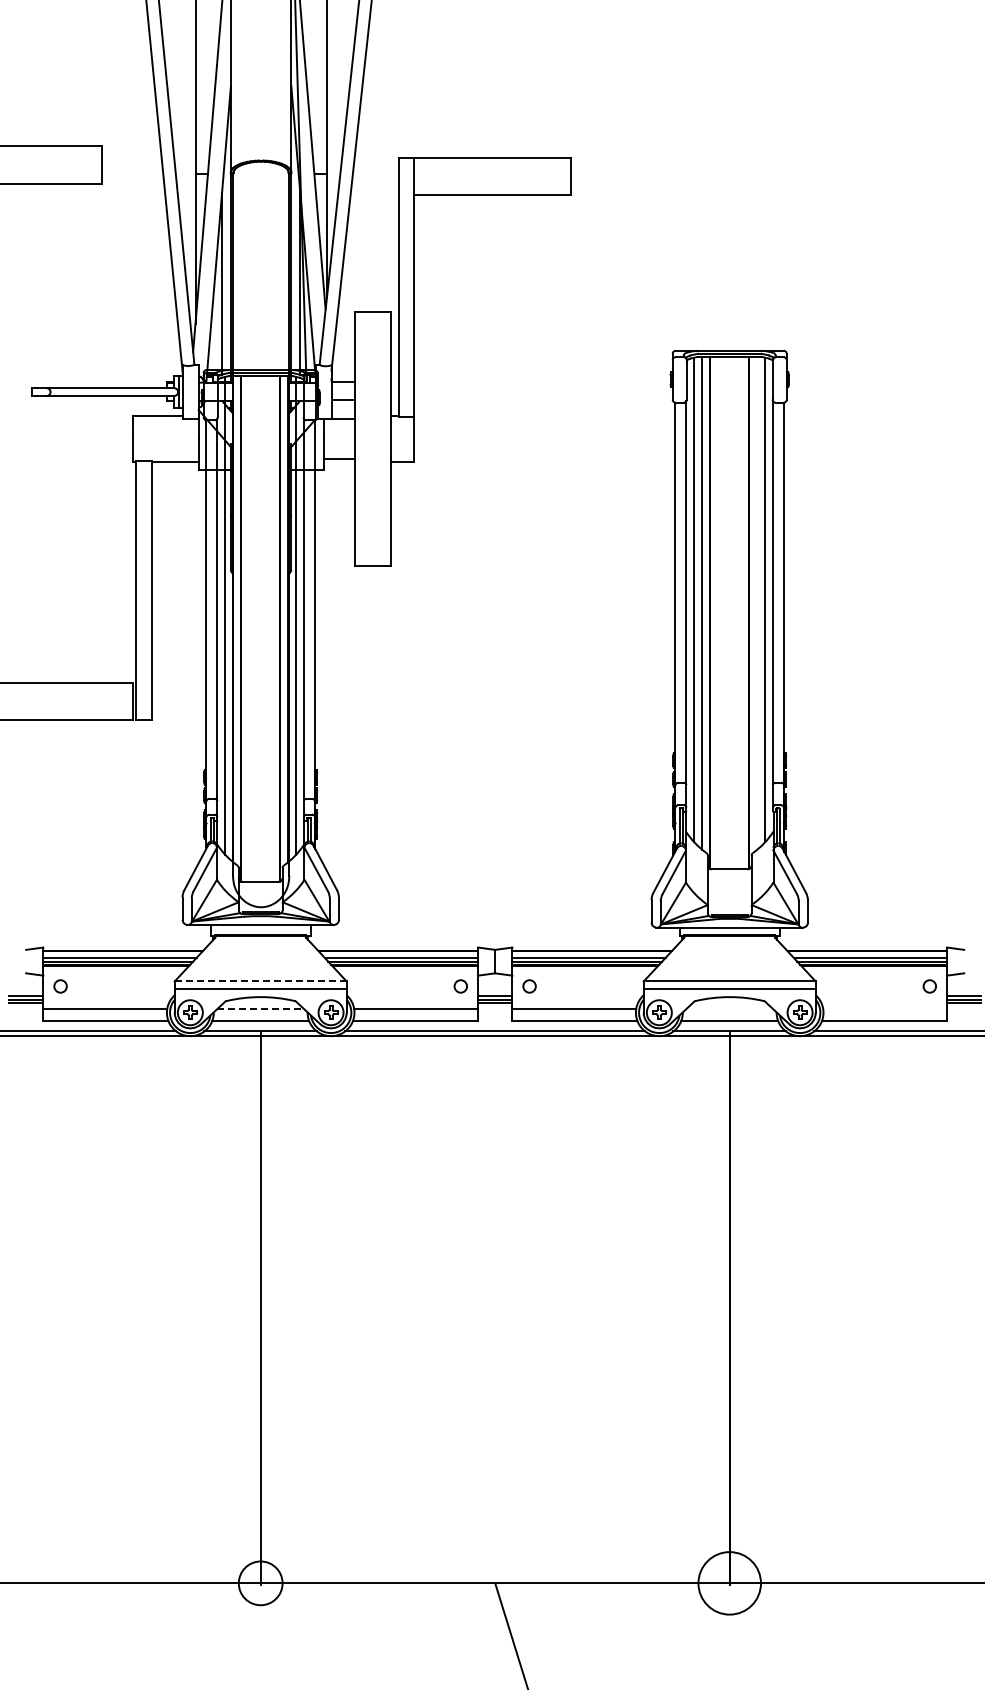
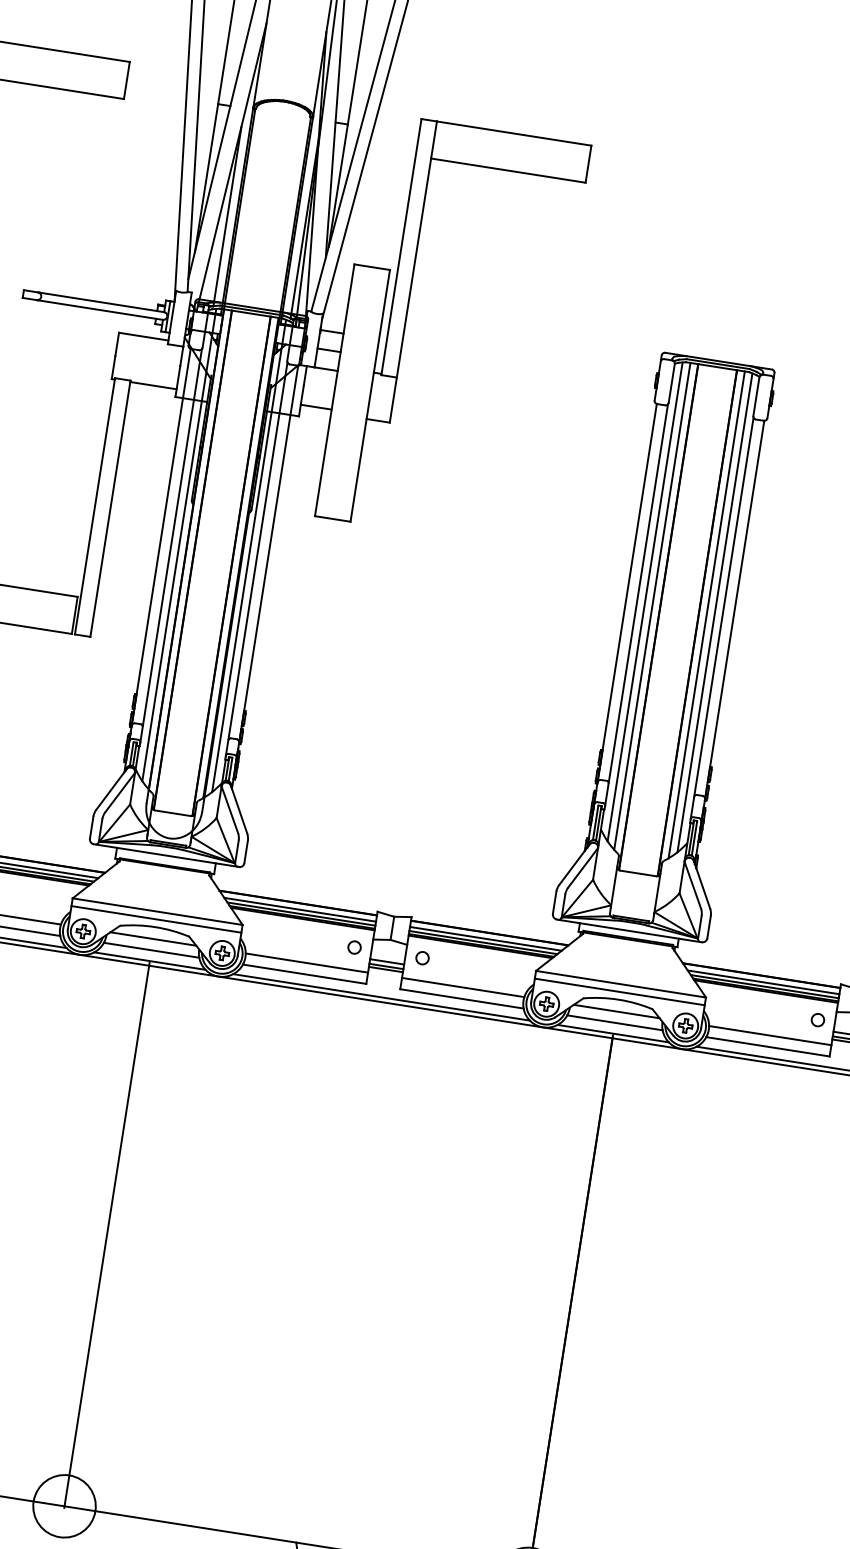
line: (757, 602) -> (707, 614), added
line: (260, 981) -> (157, 911), dashed -> solid
line: (261, 1009) -> (154, 939), dashed -> solid
line: (729, 1009) -> (616, 1011), added
line: (885, 1009) -> (770, 1036), added
circle: (260, 1583) -> (64, 1506), size x1.43

